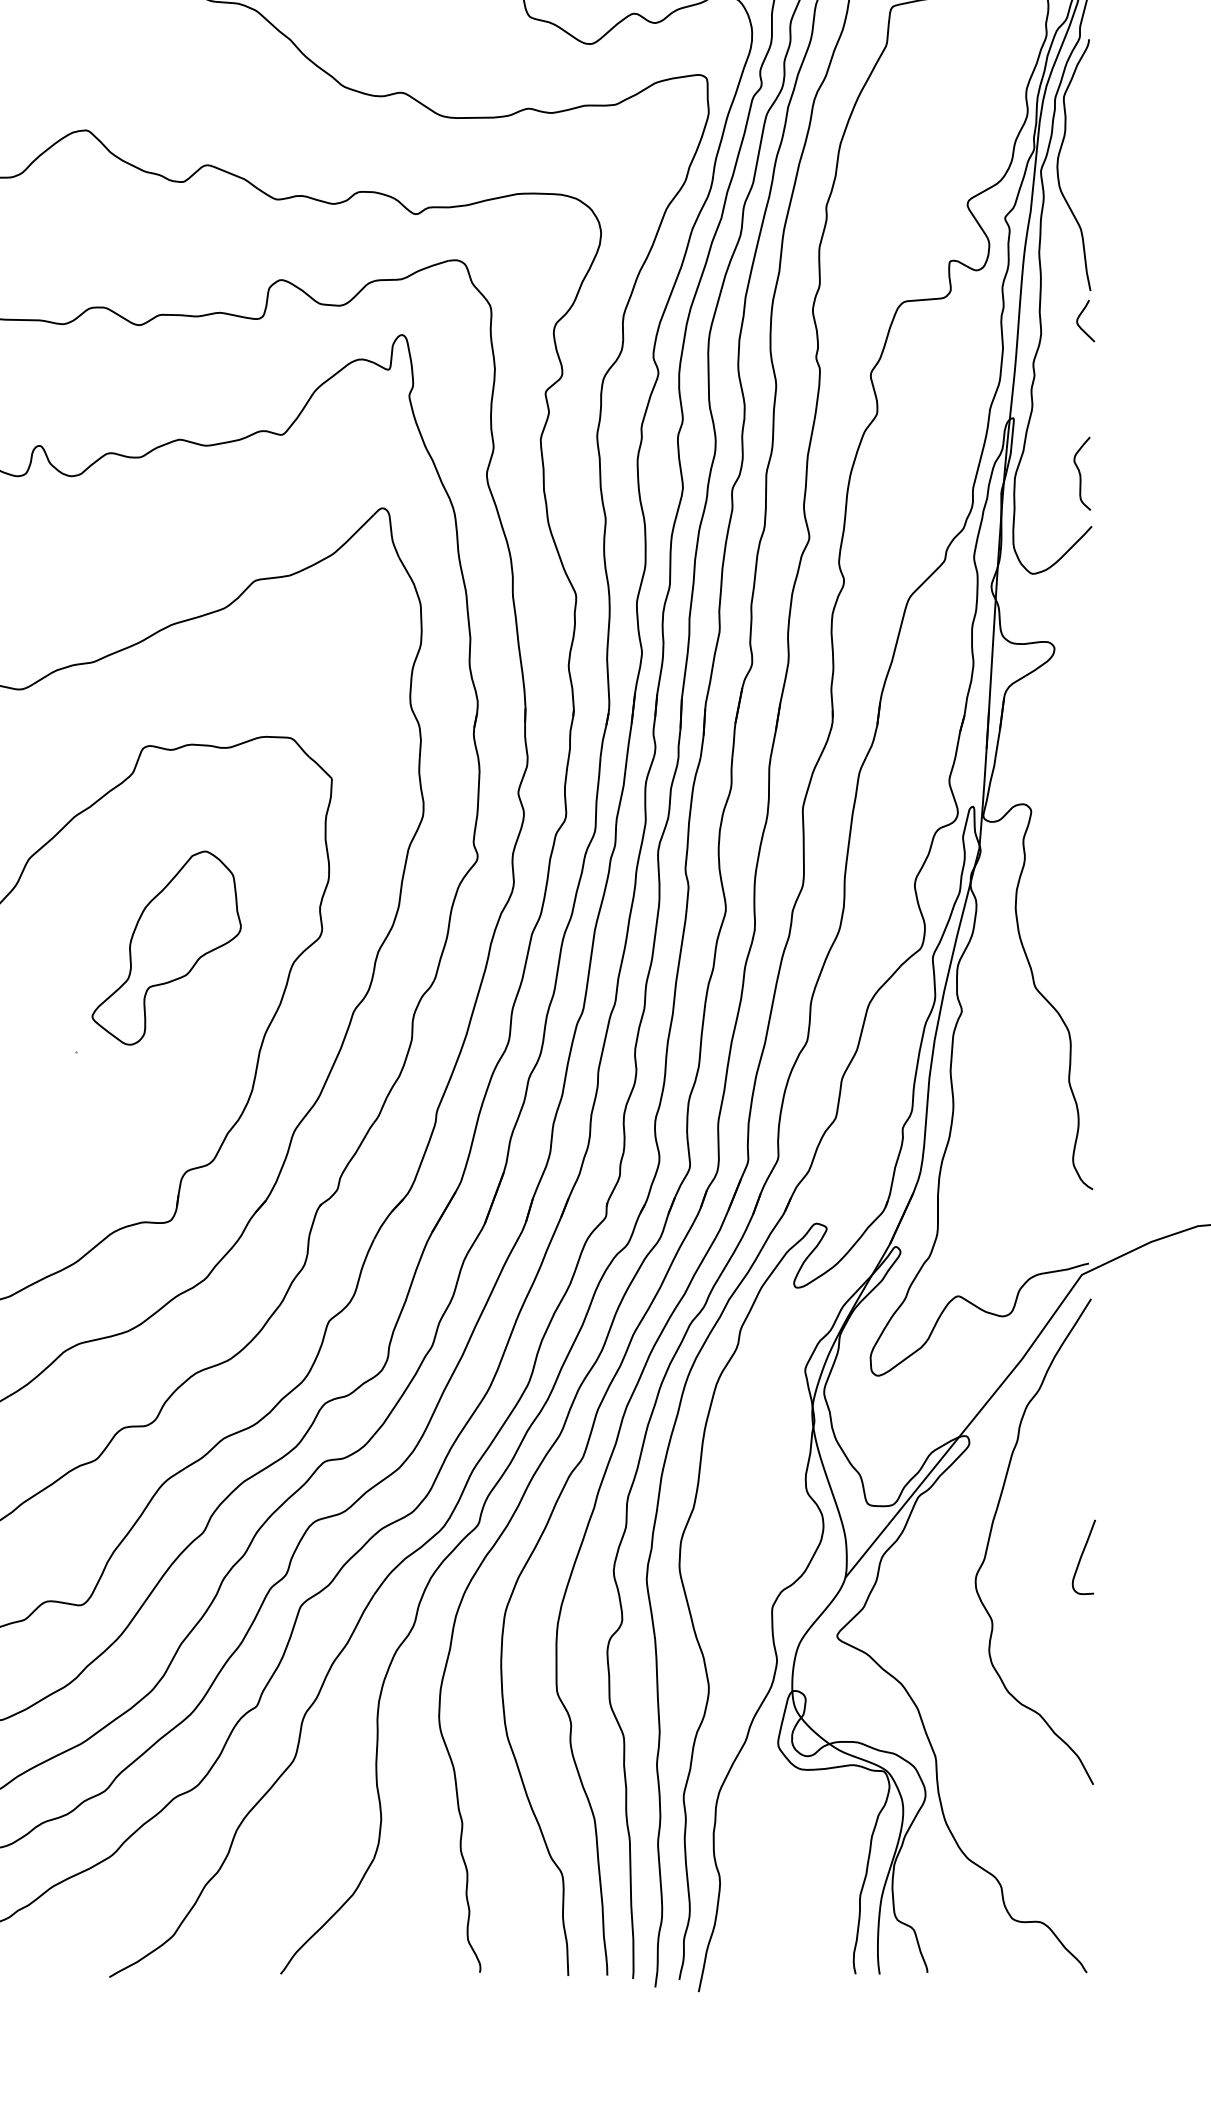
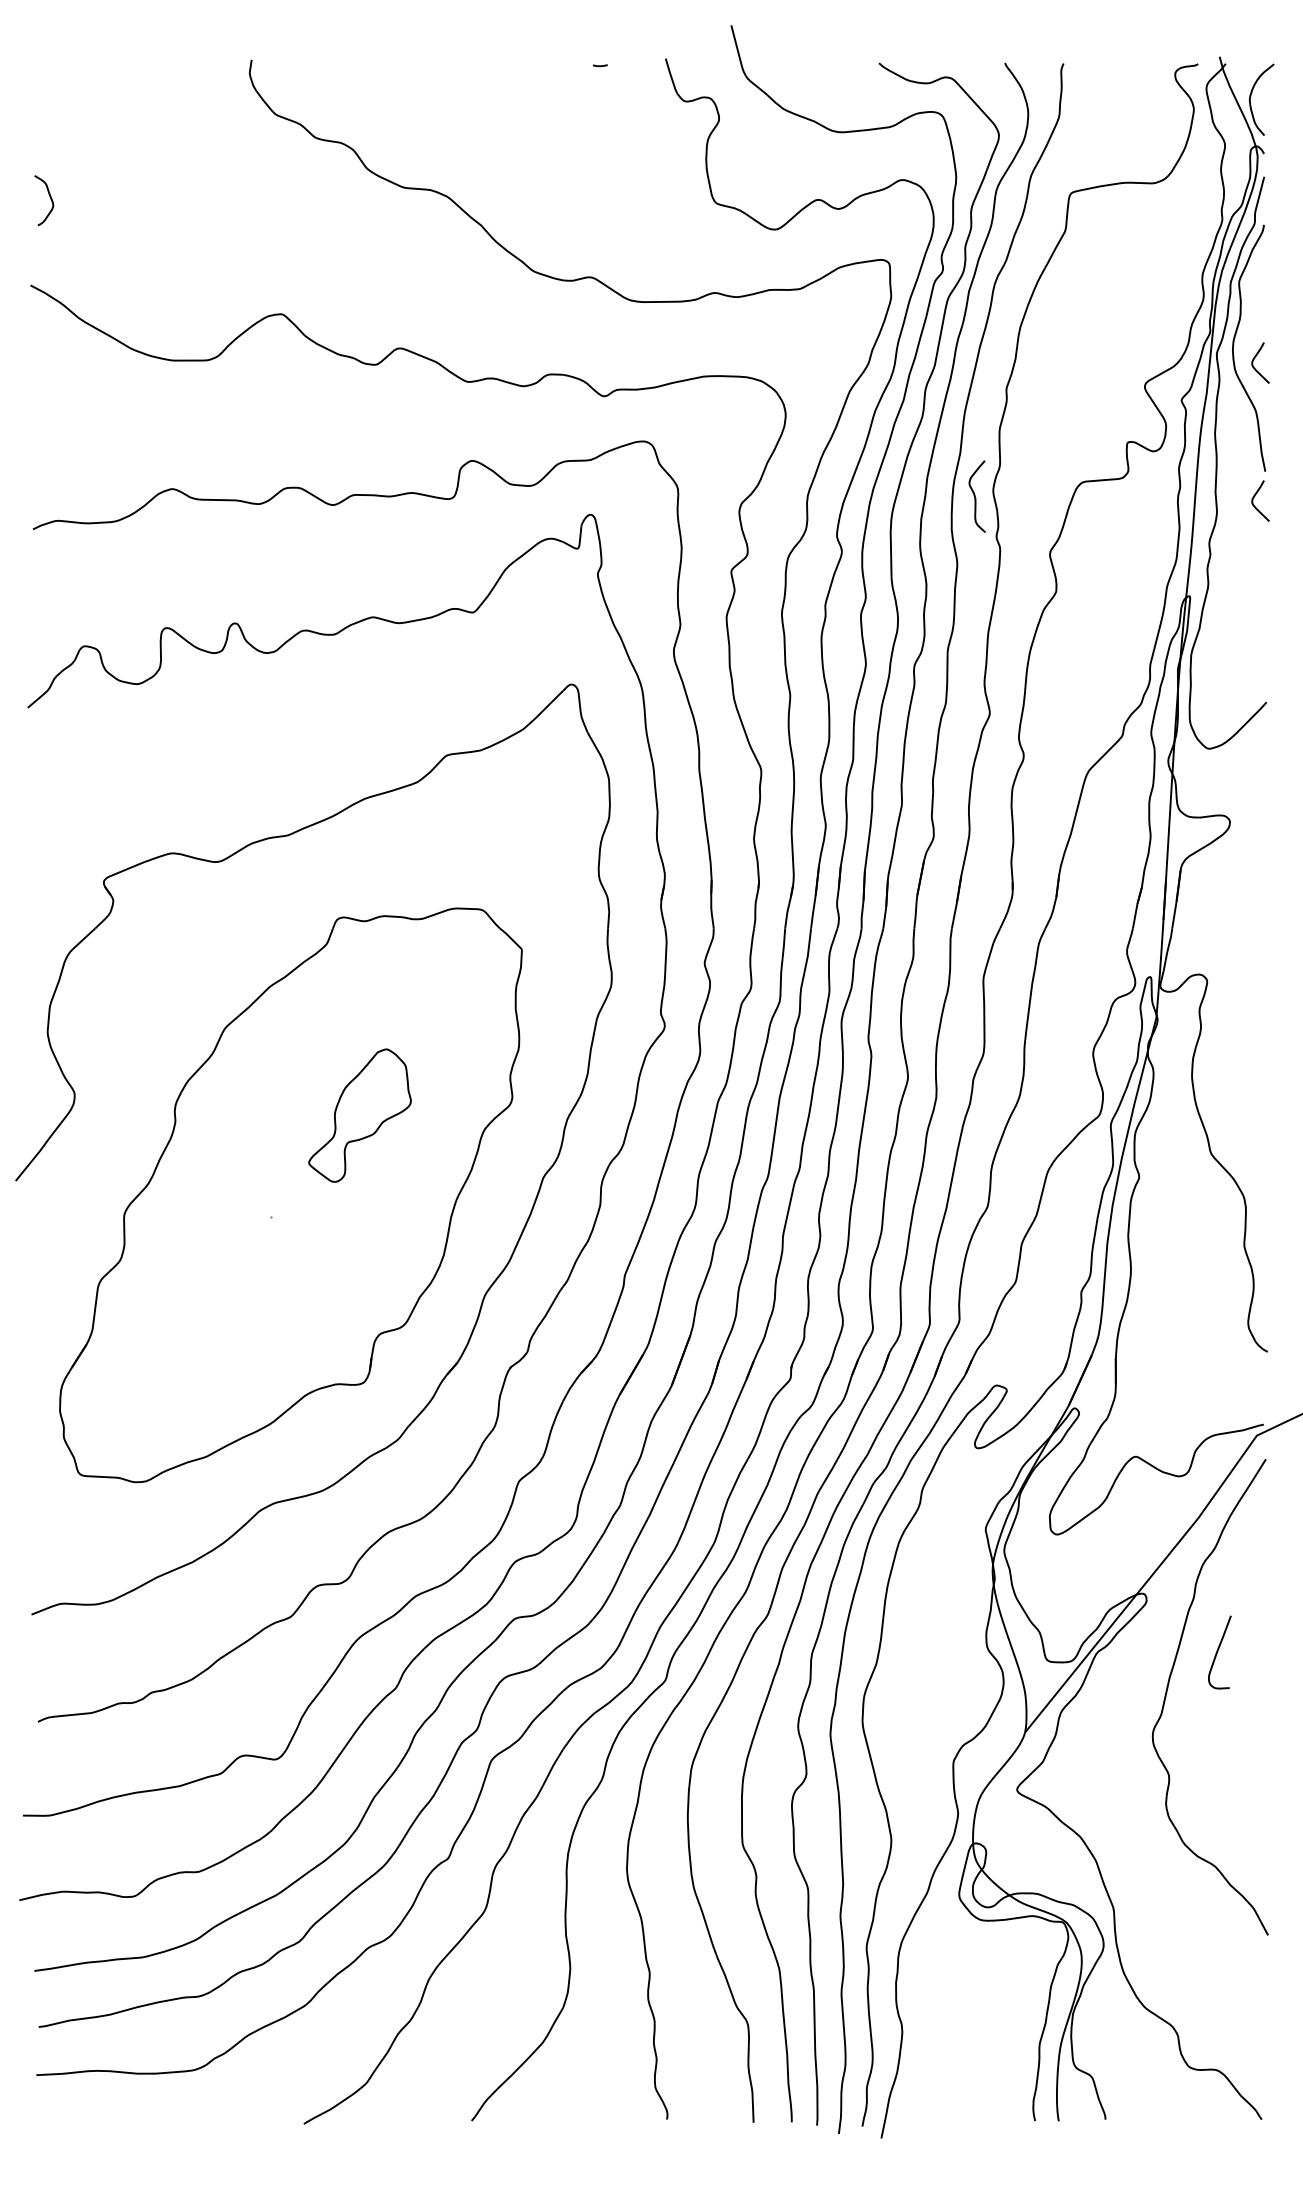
curve: (1080, 175) -> (1255, 358), added
curve: (1080, 473) -> (975, 496), moved
part: (166, 948) -> (359, 1115), size x0.7
curve: (1082, 1556) -> (1218, 1651), moved

